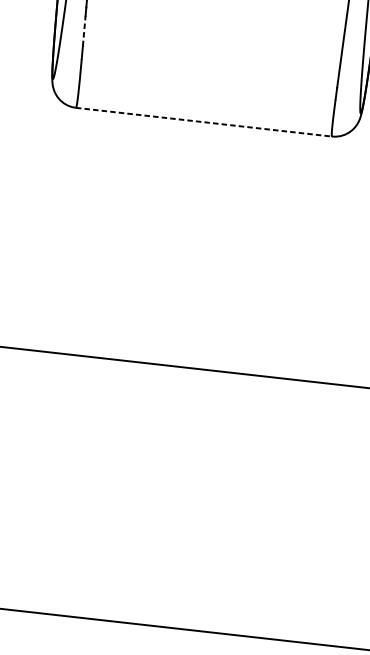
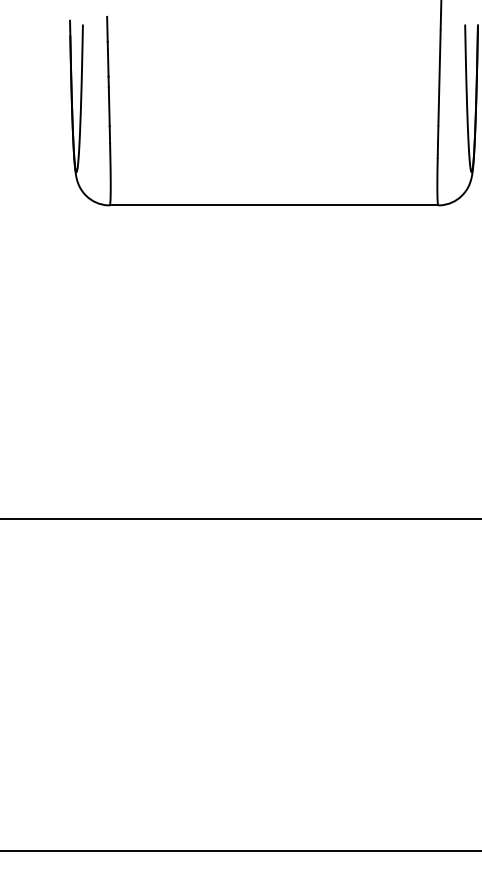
line: (84, 30) -> (109, 106), dashed -> solid
line: (204, 122) -> (274, 205), dashed -> solid

